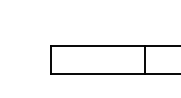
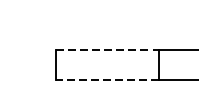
line: (97, 45) -> (107, 49), solid -> dashed
line: (97, 73) -> (107, 80), solid -> dashed

